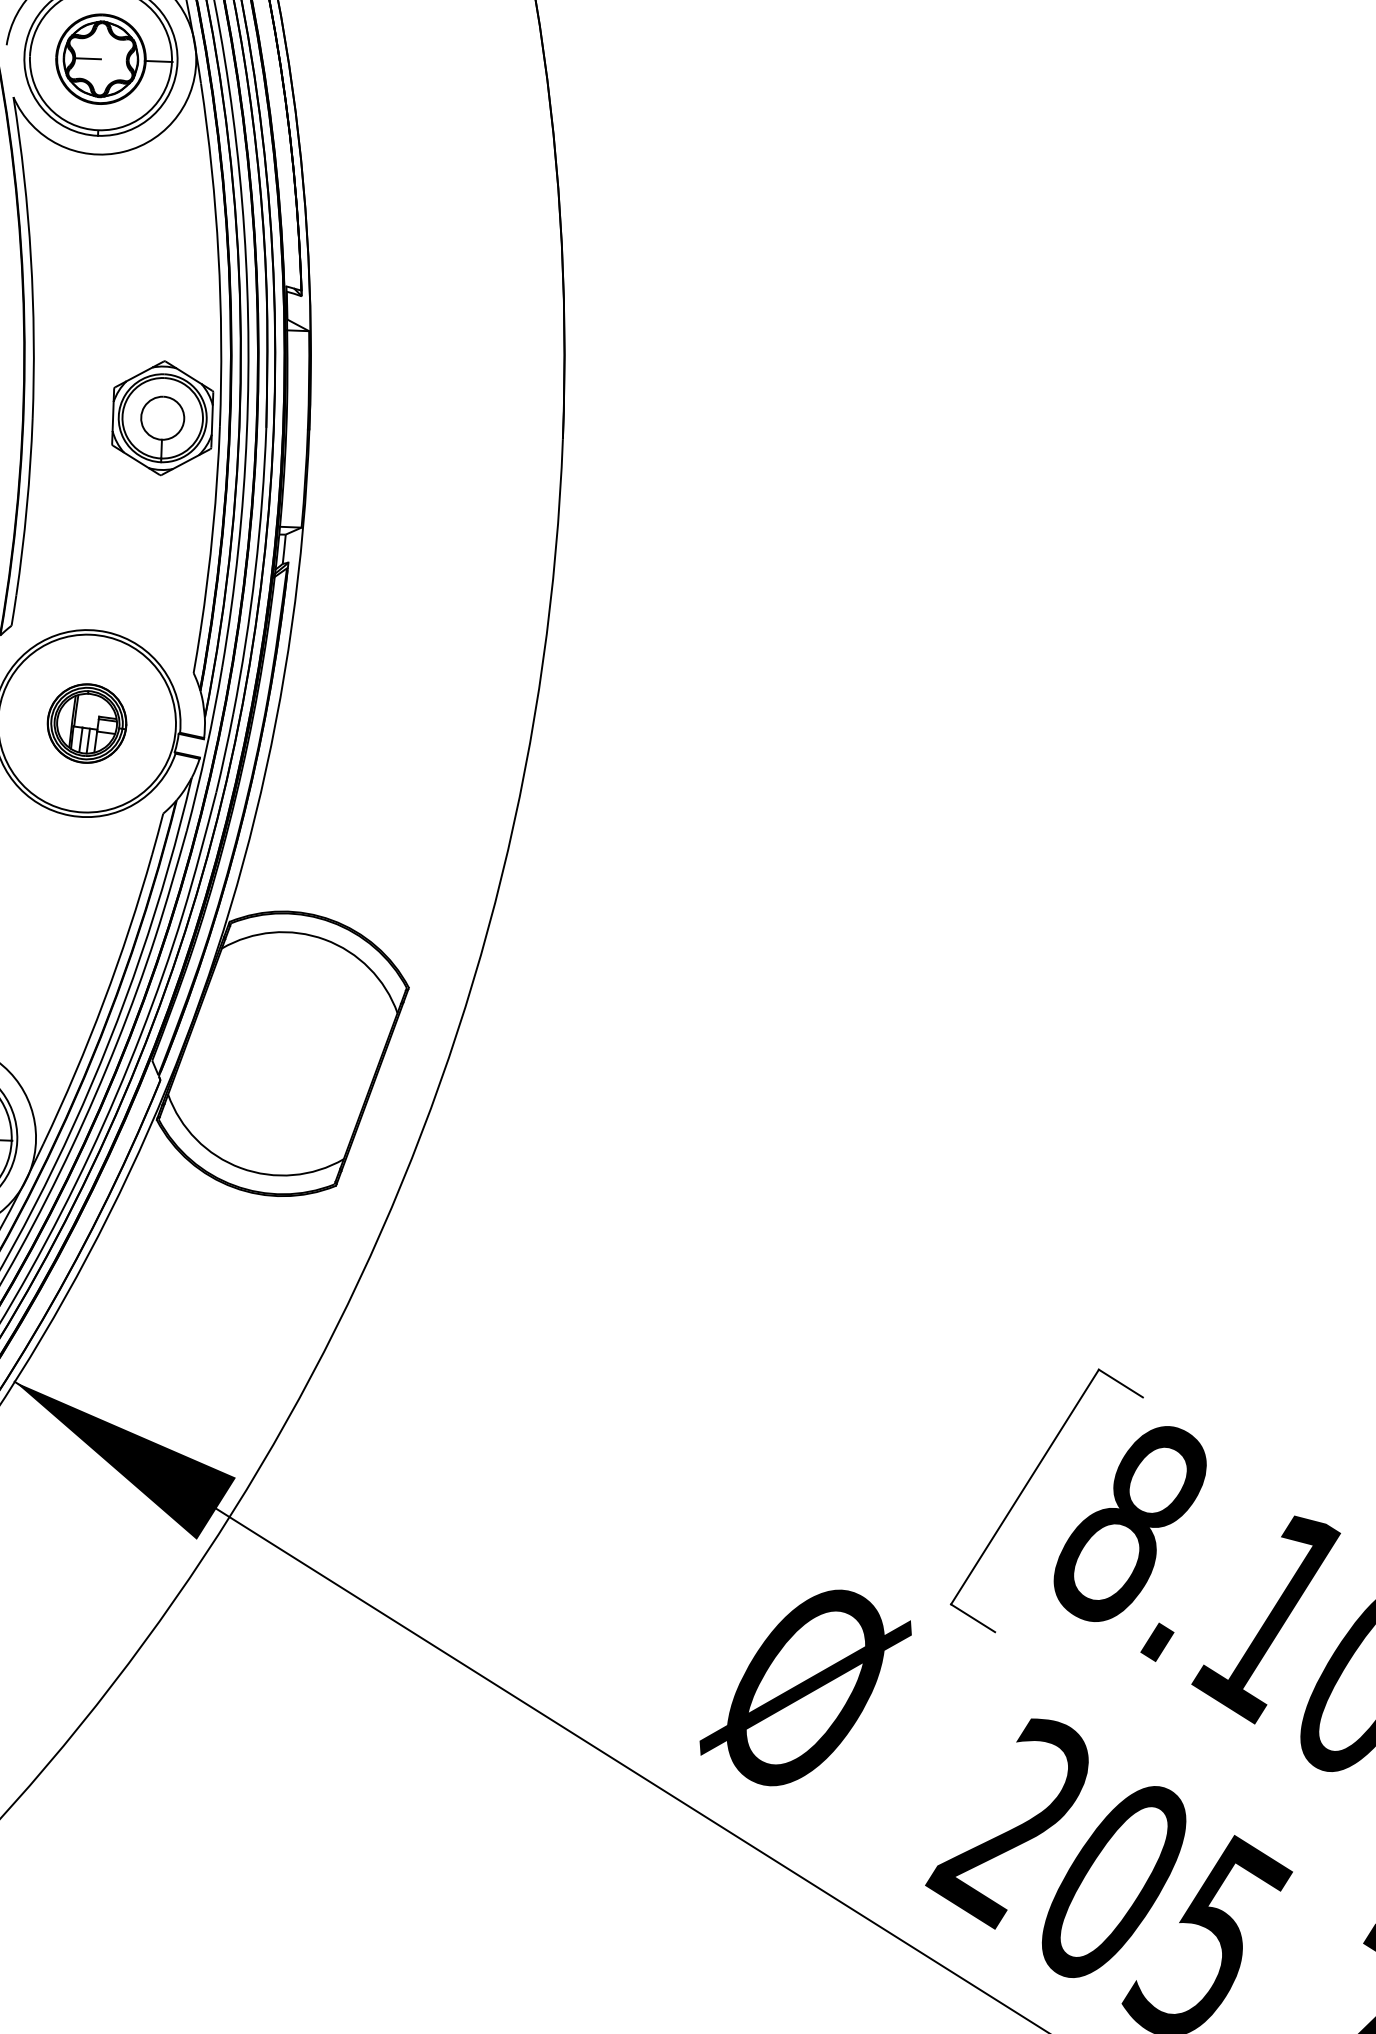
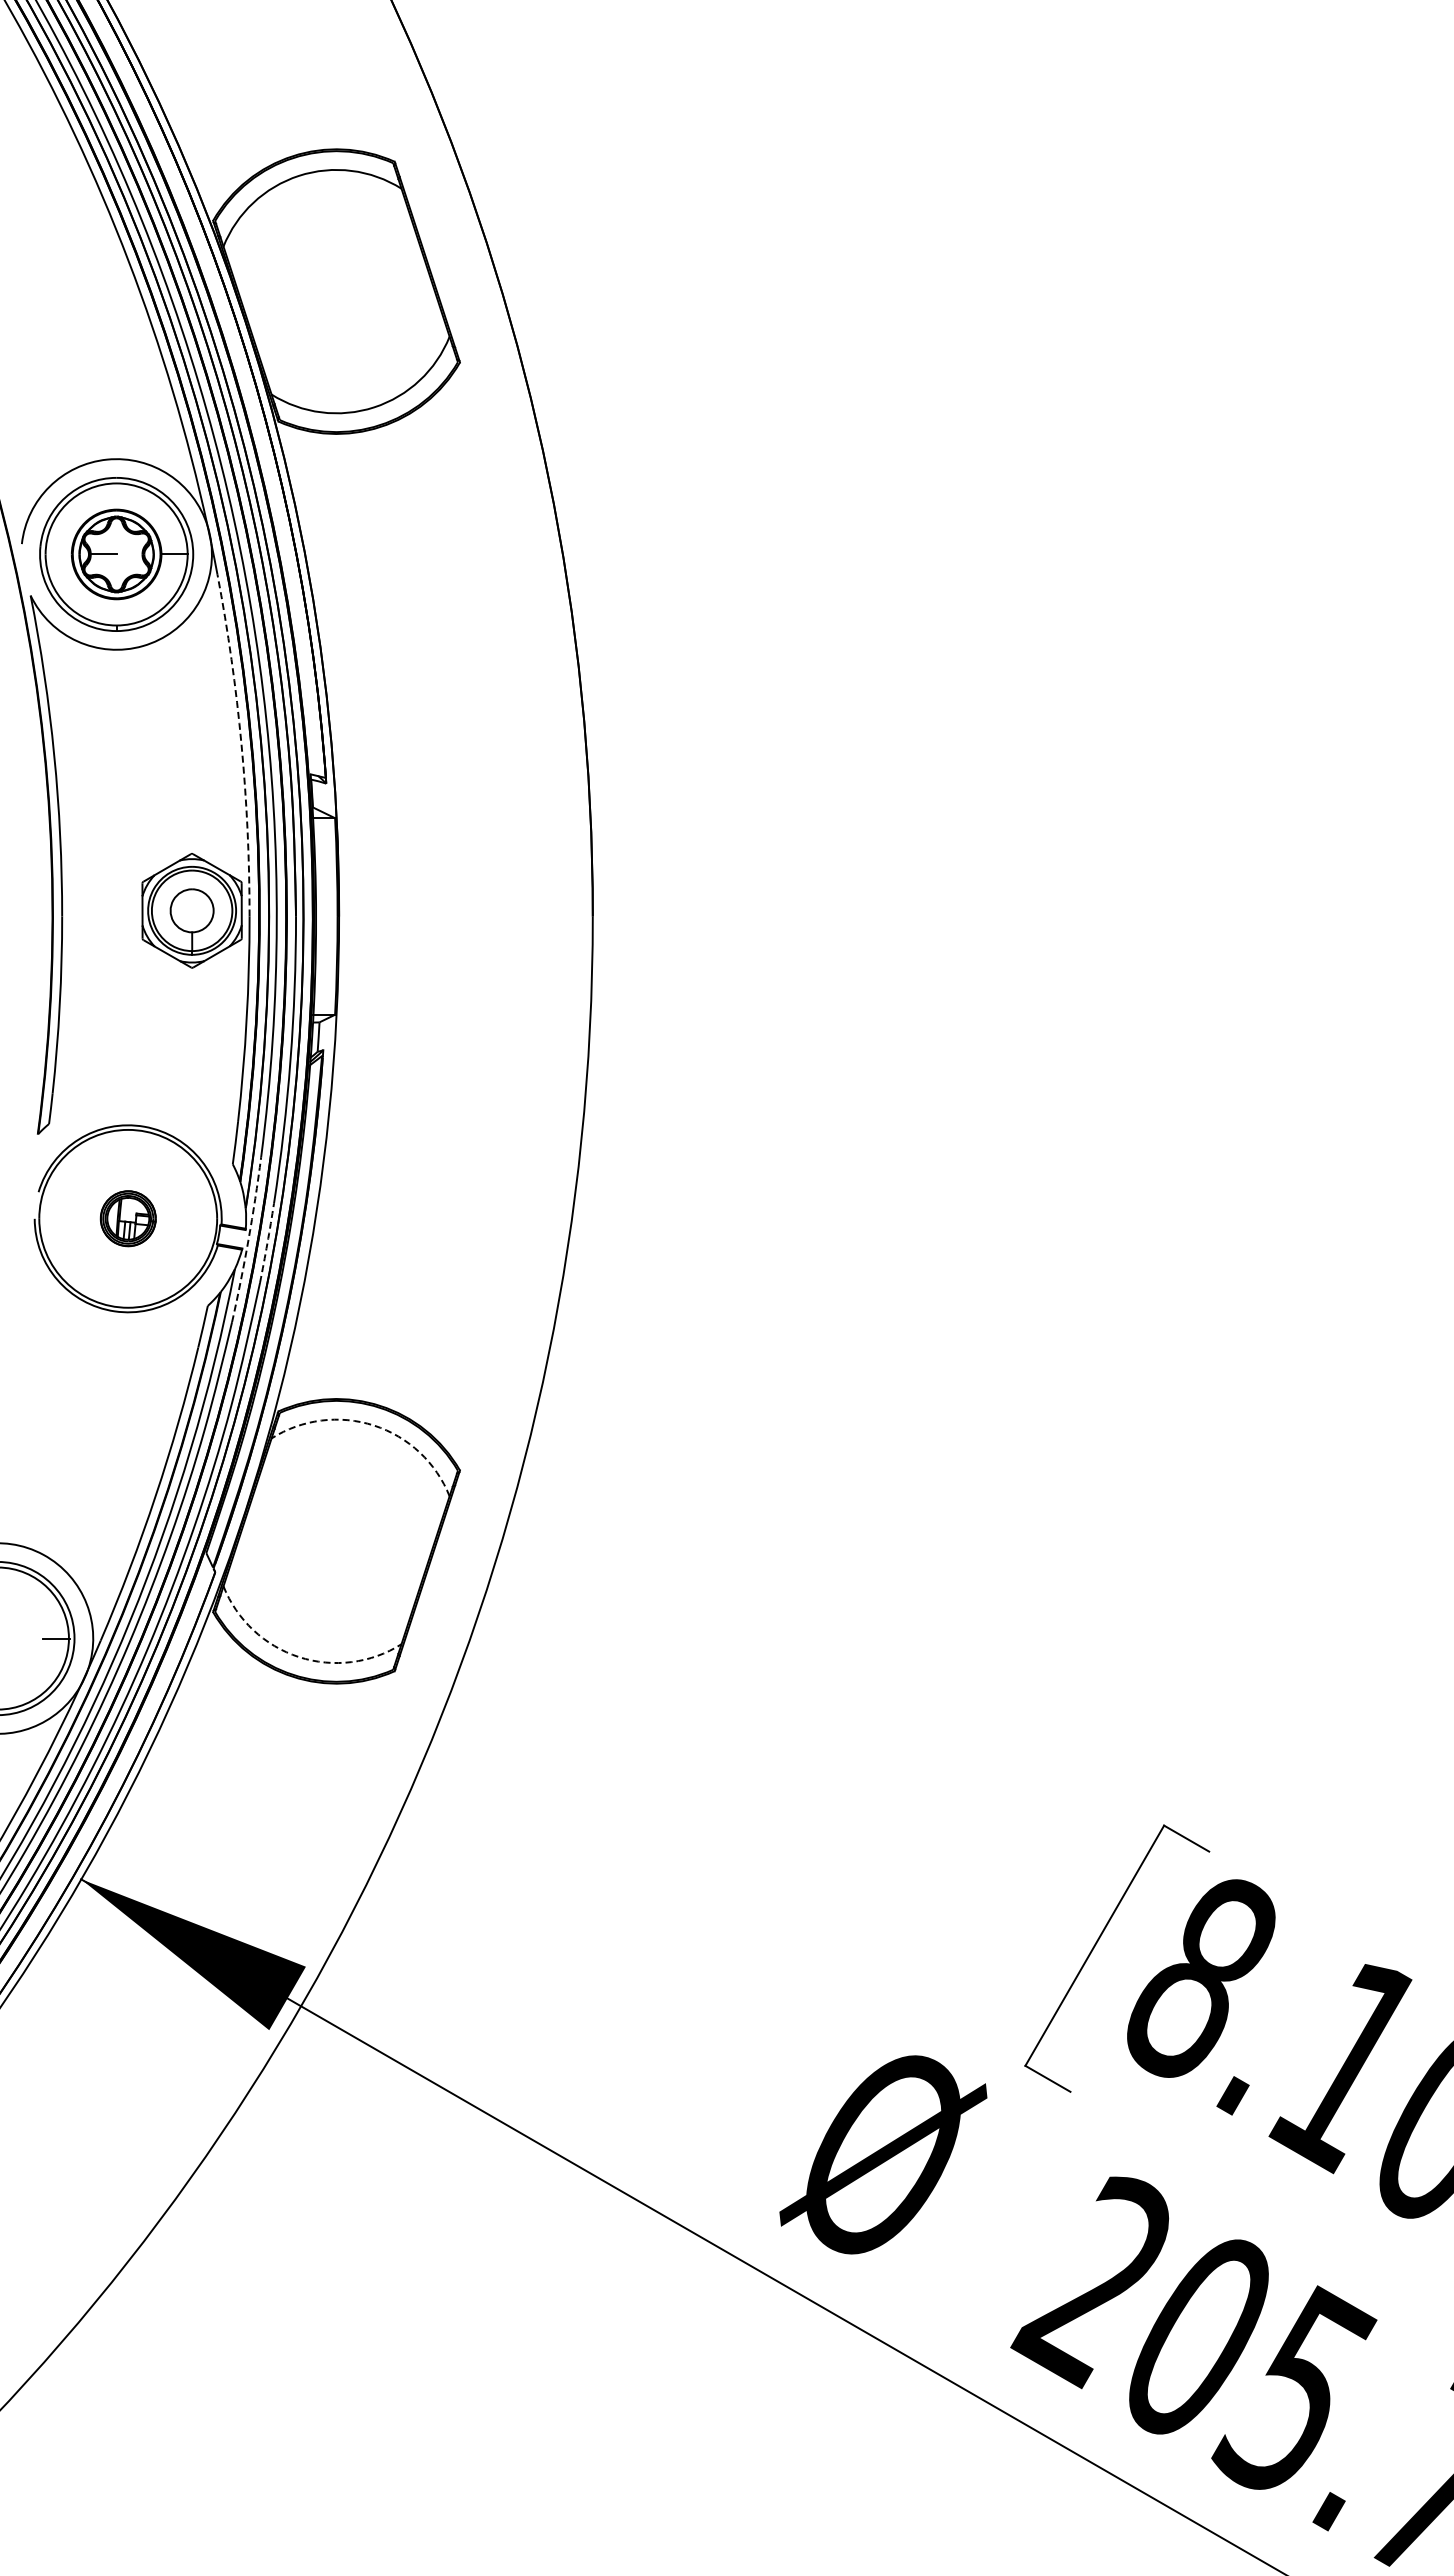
arc: (218, 253) -> (241, 744), solid -> dashed
part: (87, 723) -> (128, 1218), size x0.7
arc: (206, 749) -> (248, 1240), solid -> dashed
arc: (225, 753) -> (267, 1243), solid -> dashed
arc: (325, 939) -> (374, 1425), solid -> dashed
arc: (240, 1168) -> (298, 1657), solid -> dashed

